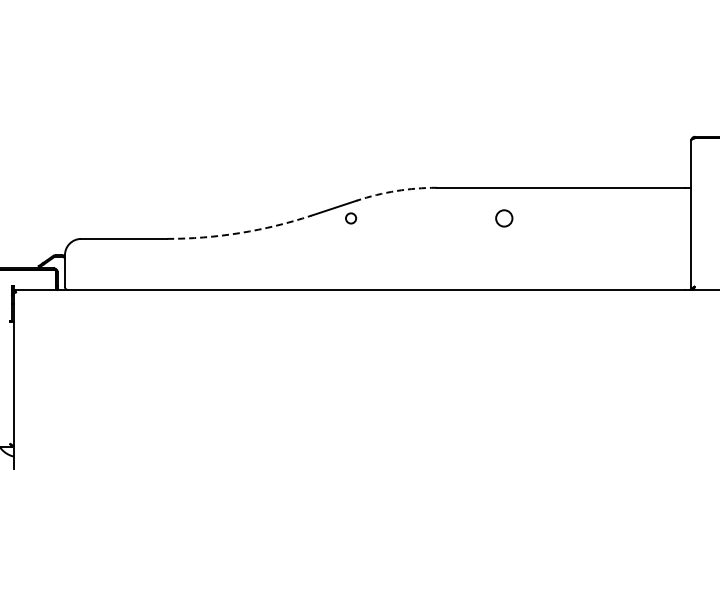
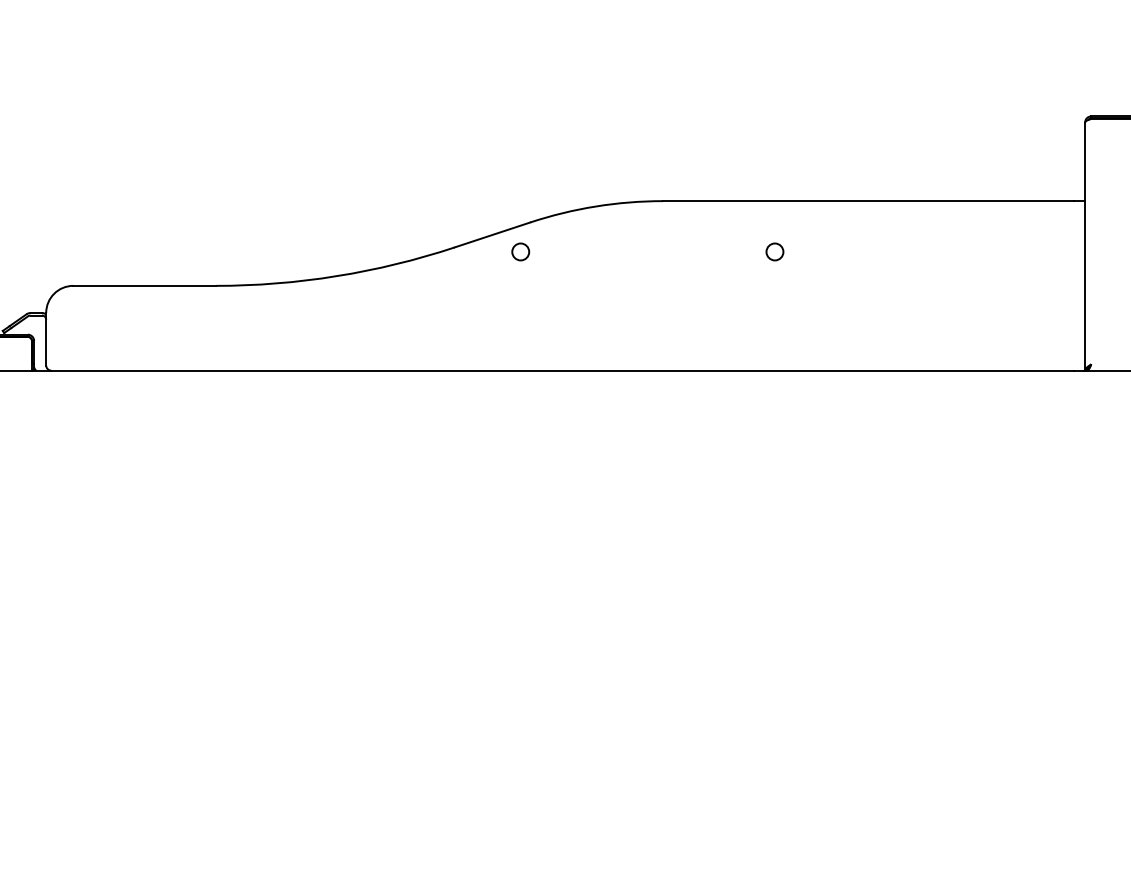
arc: (396, 191) -> (596, 207), dashed -> solid
circle: (504, 218) -> (775, 252), size x0.62
arc: (240, 233) -> (337, 276), dashed -> solid

